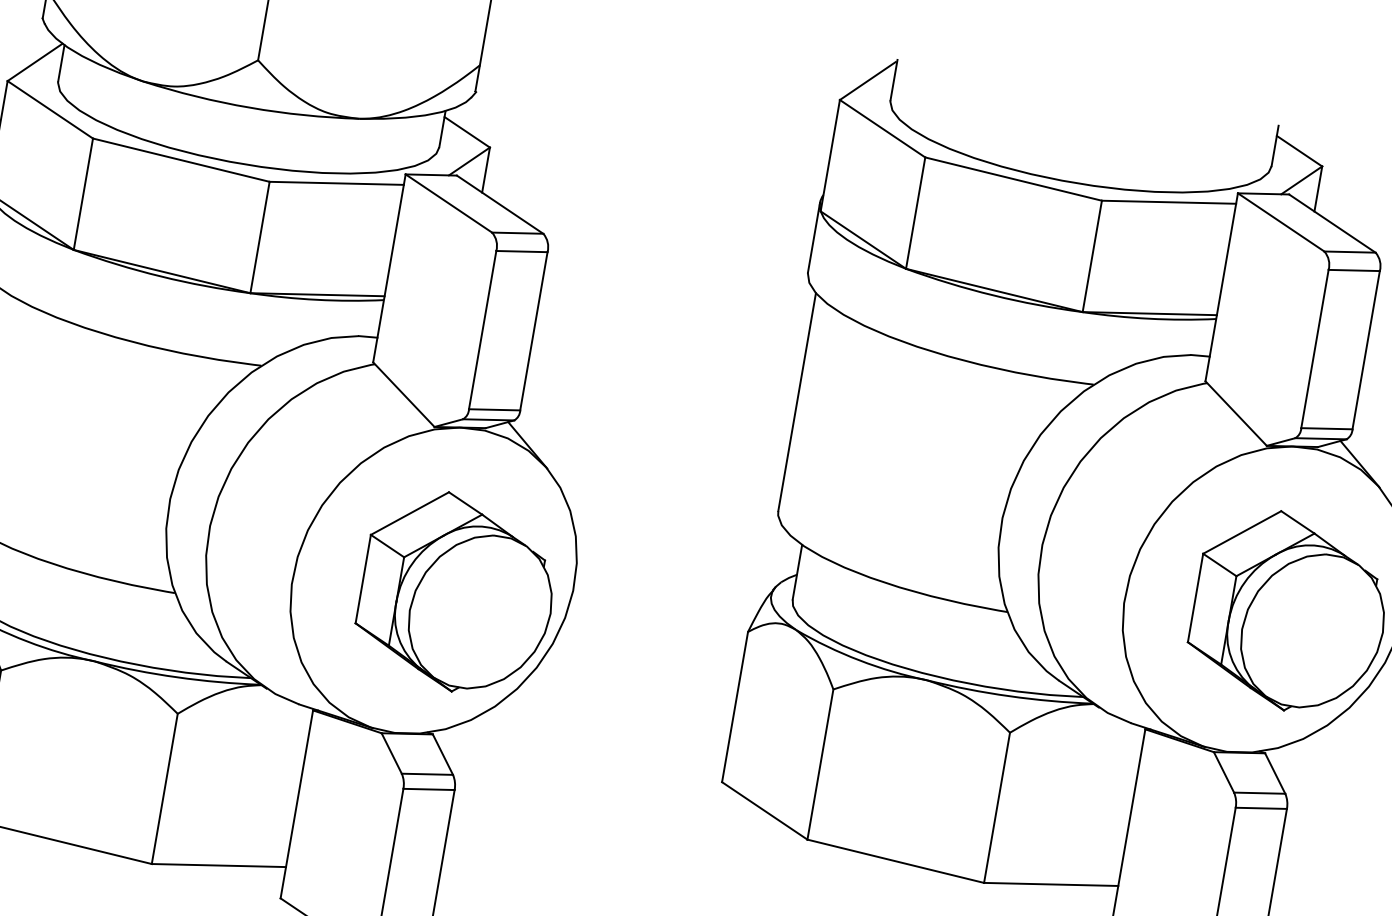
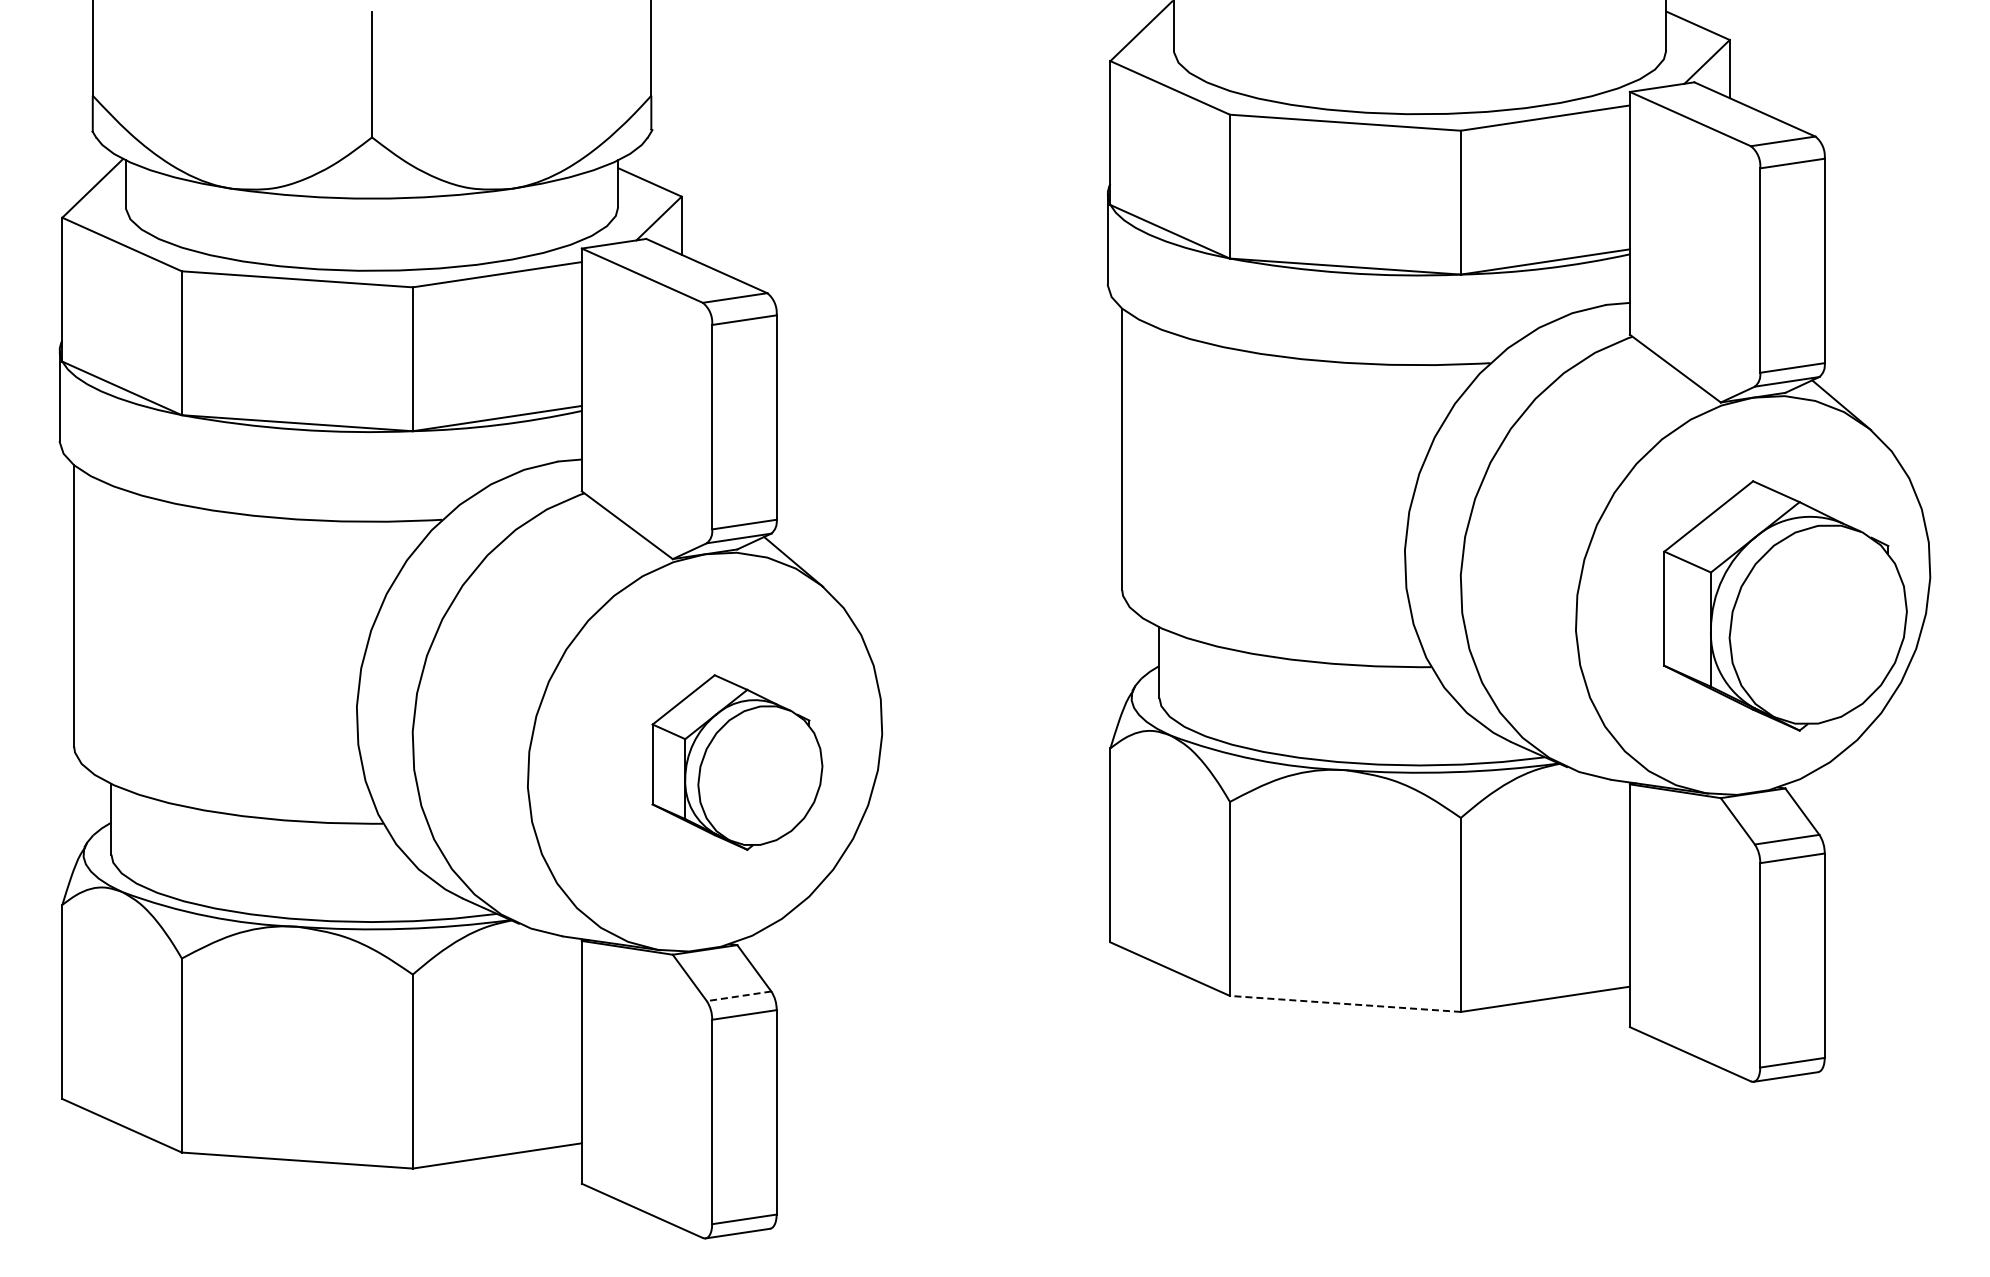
part: (457, 593) -> (737, 762), size x0.7
line: (427, 774) -> (739, 996), solid -> dashed
line: (895, 860) -> (1345, 1003), solid -> dashed

